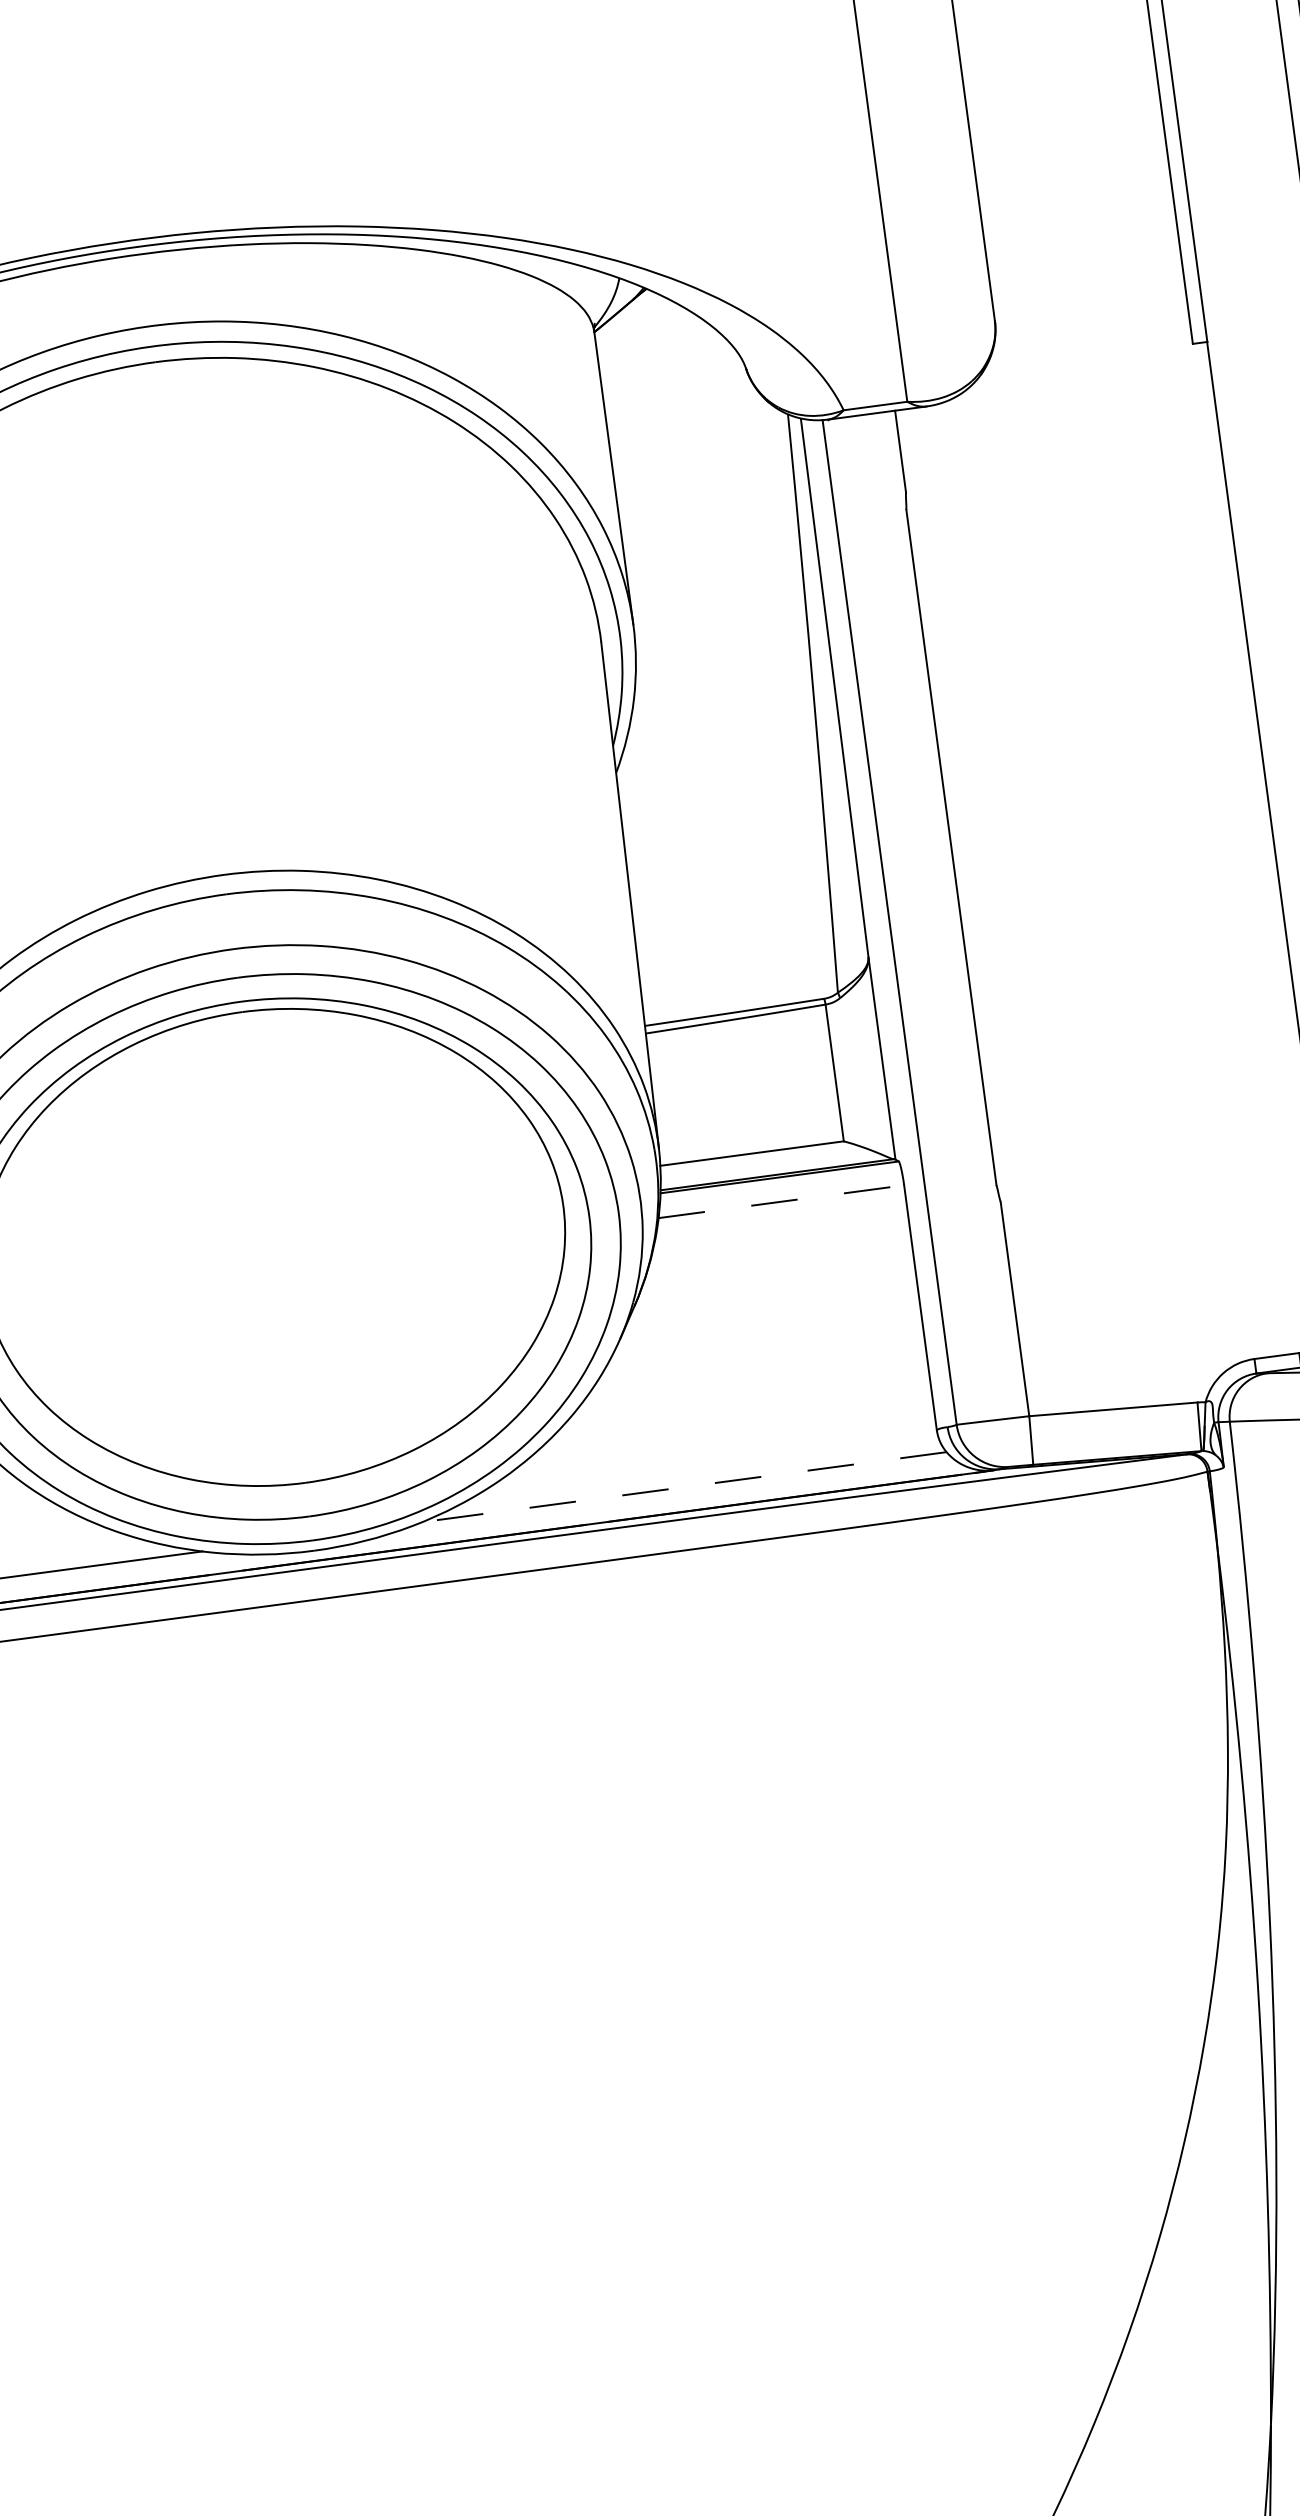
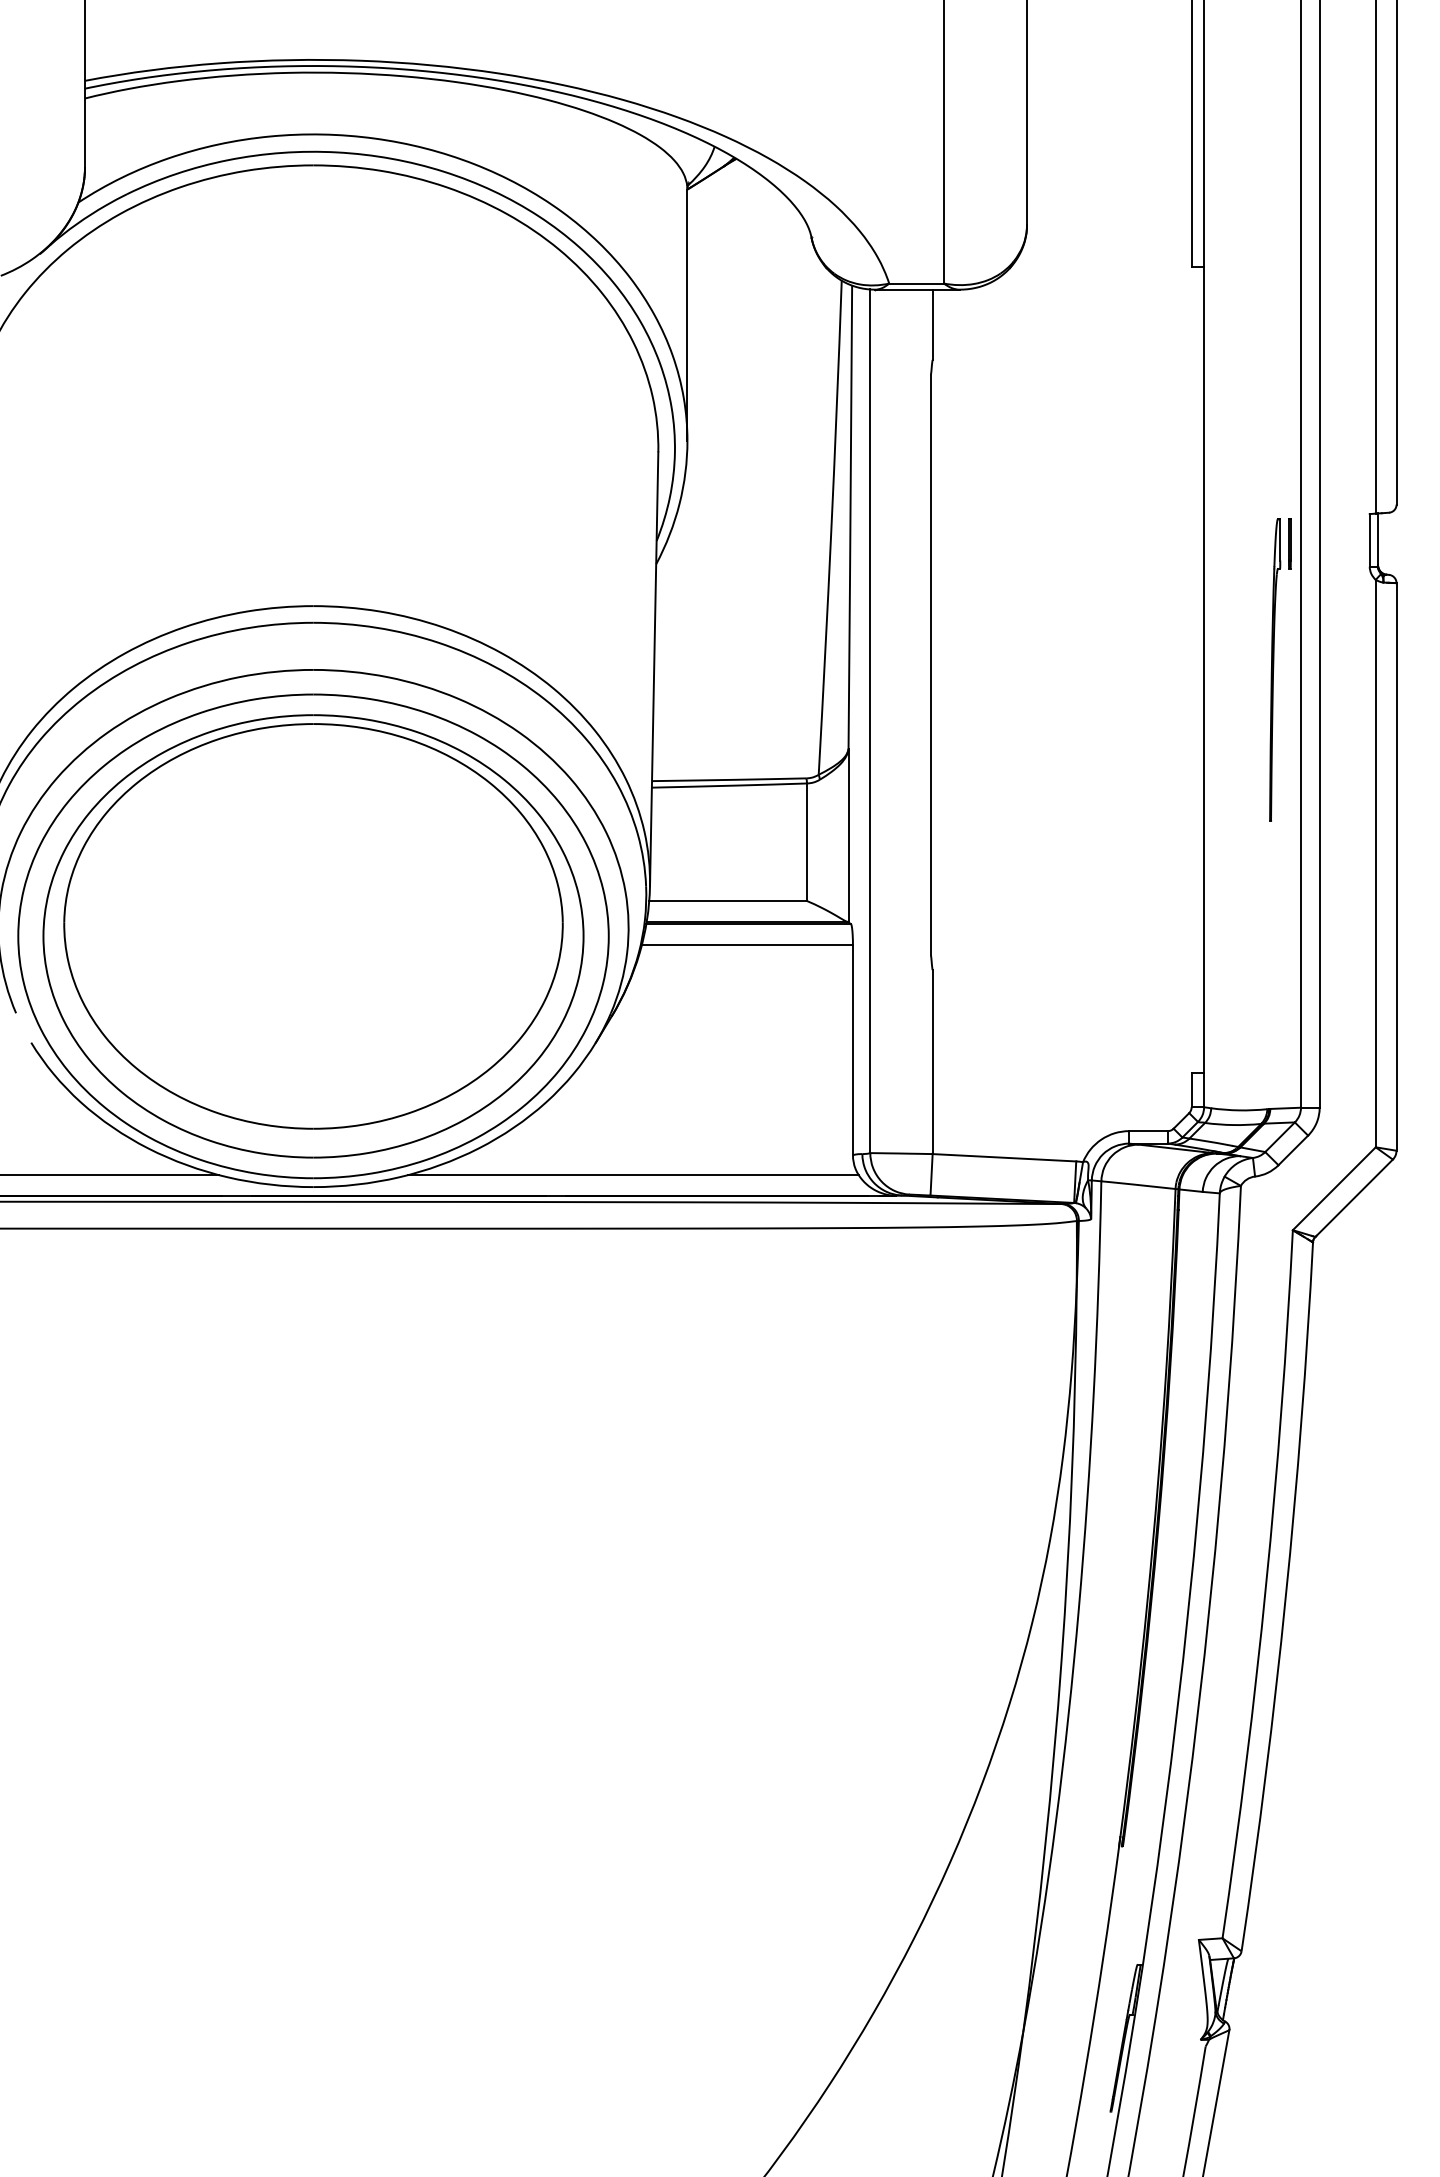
line: (781, 1201) -> (747, 944), dashed -> solid
line: (683, 1487) -> (632, 1175), dashed -> solid

